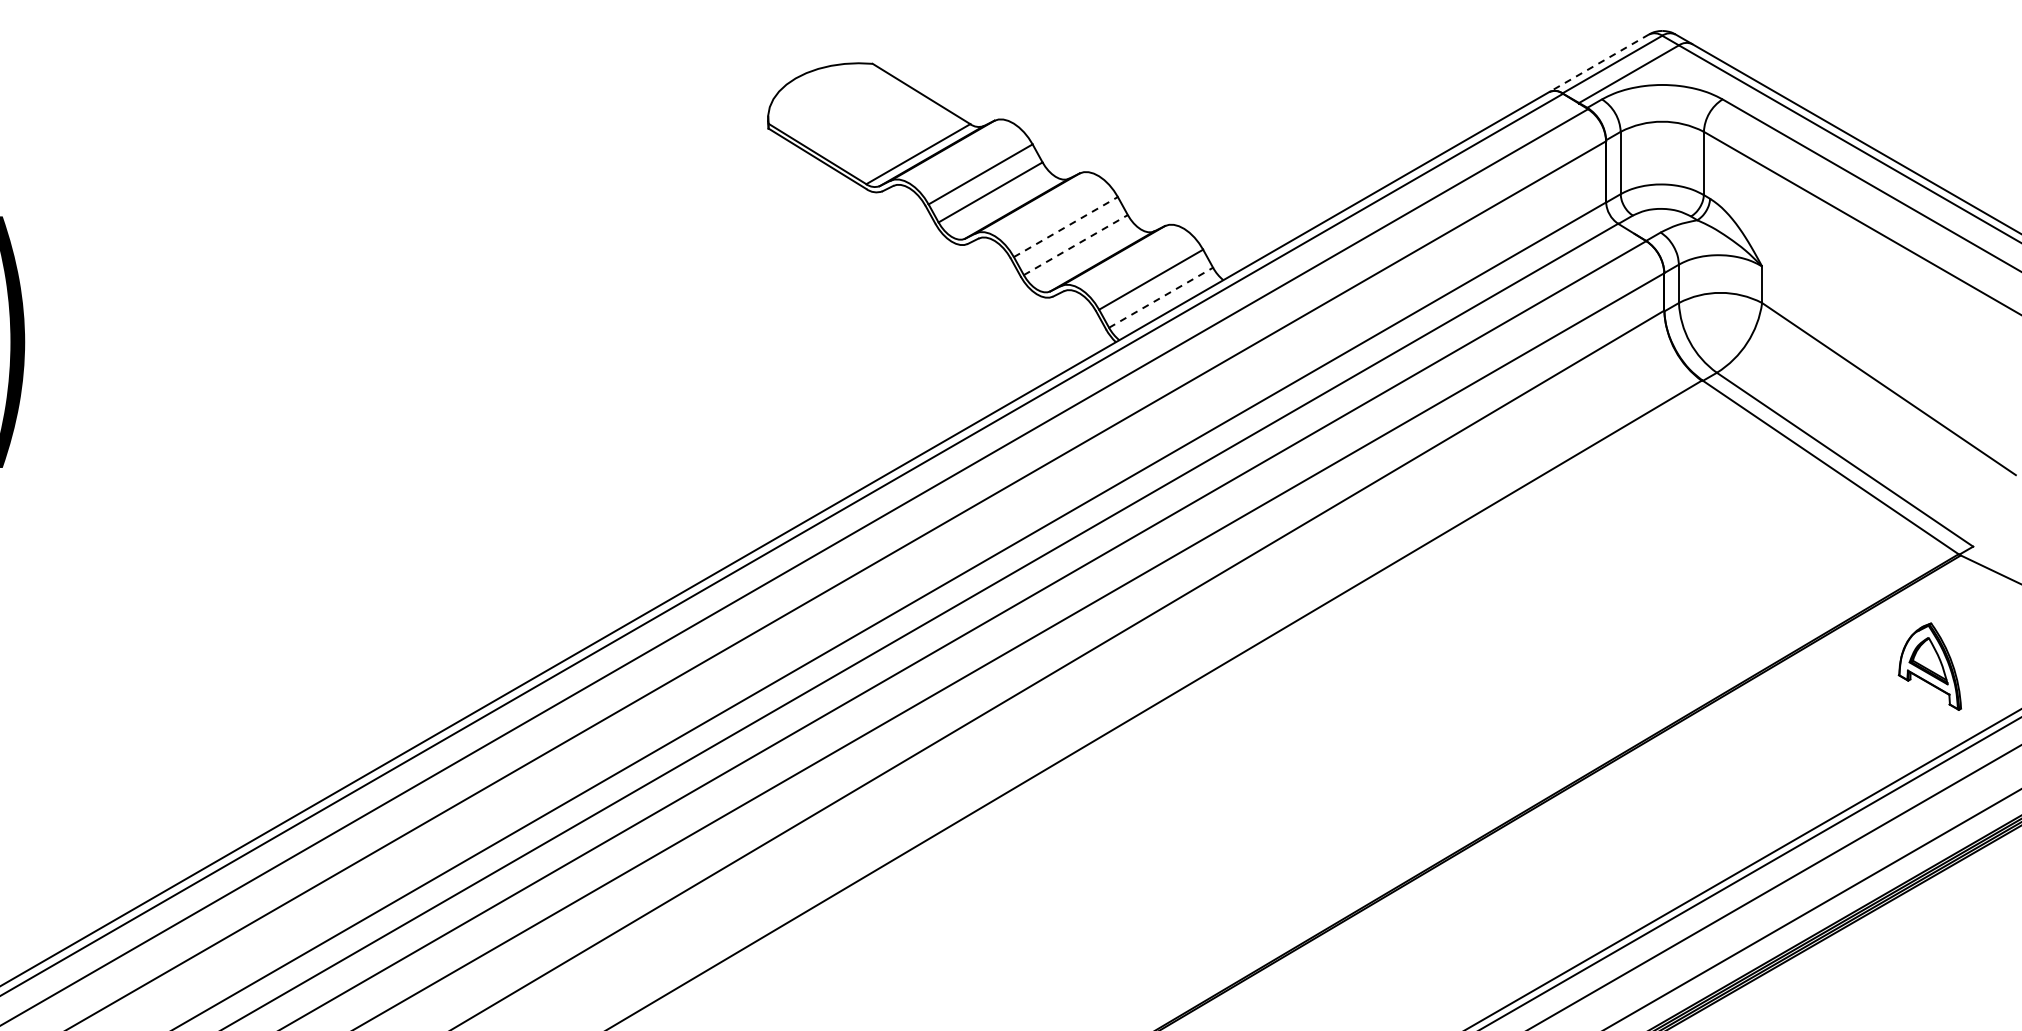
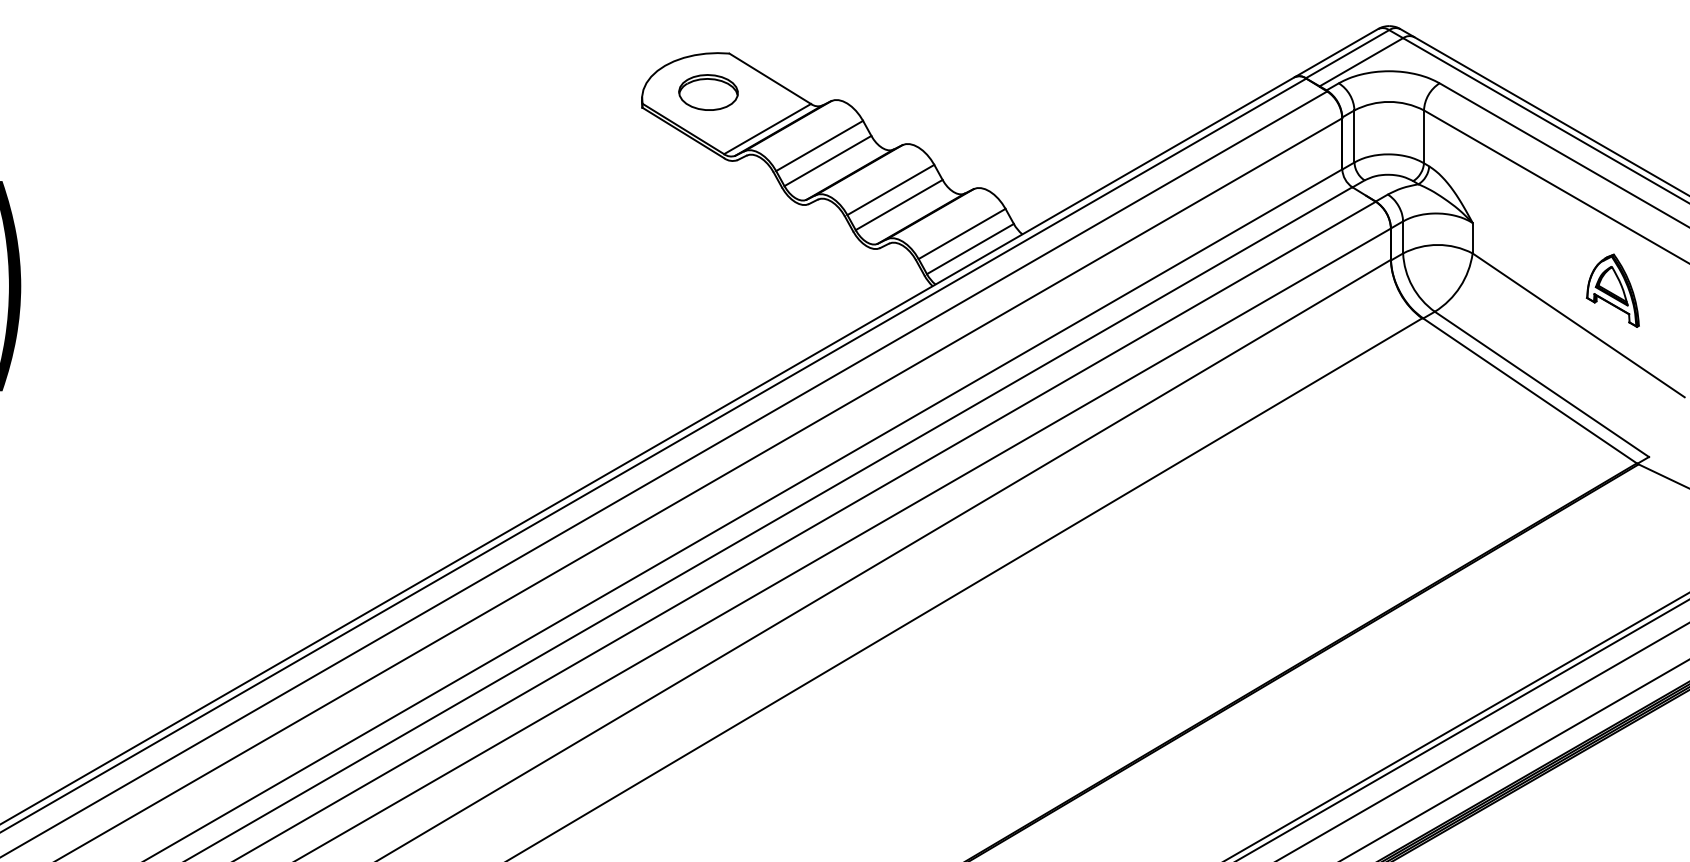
line: (1599, 63) -> (1336, 53), dashed -> solid
part: (847, 110) -> (708, 92), added
line: (1066, 226) -> (891, 189), dashed -> solid
line: (1076, 244) -> (899, 204), dashed -> solid
line: (1161, 297) -> (970, 248), dashed -> solid
part: (1929, 666) -> (1612, 290), moved

